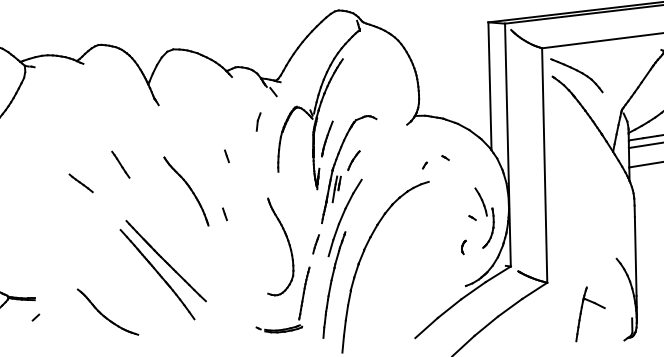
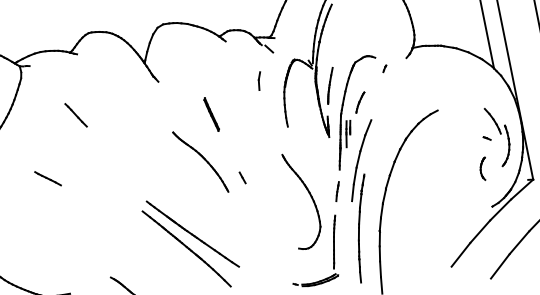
line: (205, 146) -> (211, 114), added
line: (226, 156) -> (234, 120), removed
part: (445, 157) -> (449, 83), removed
line: (120, 164) -> (75, 115), moved
part: (424, 165) -> (384, 68), moved
line: (80, 183) -> (47, 178), moved
part: (463, 247) -> (483, 169), size x1.67

